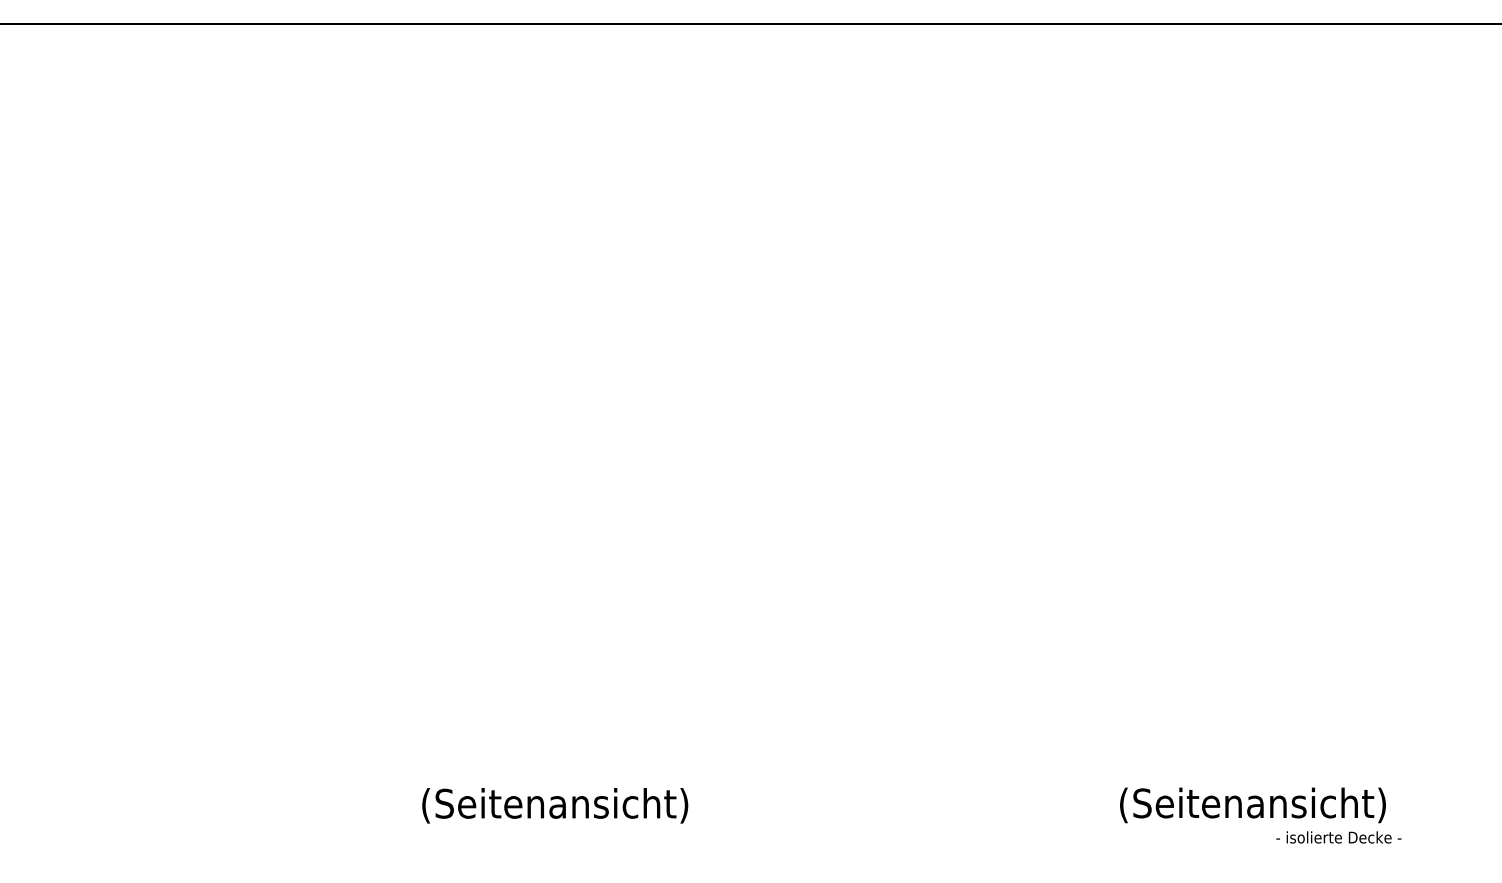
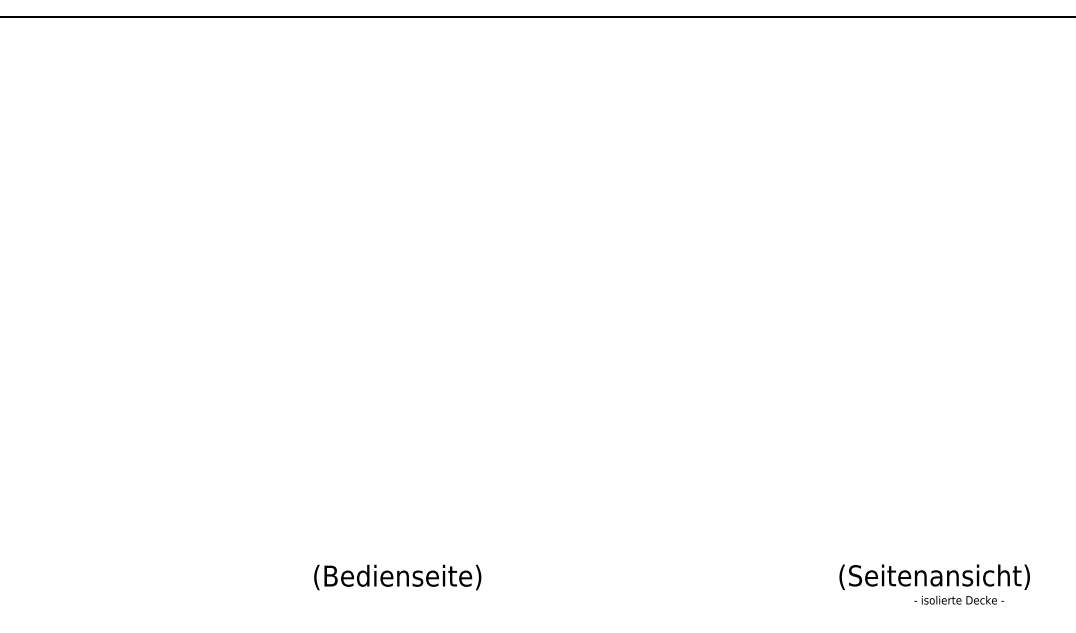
text: (1252, 804) -> (934, 576), moved
text: (554, 805) -> (397, 577), (Seitenansicht) -> (Bedienseite)

